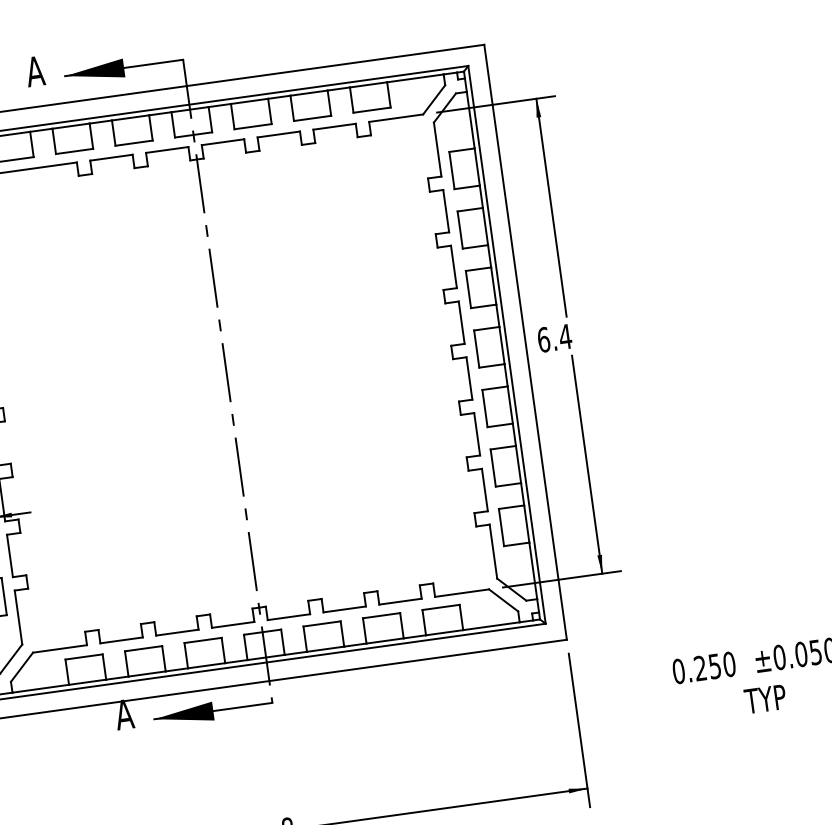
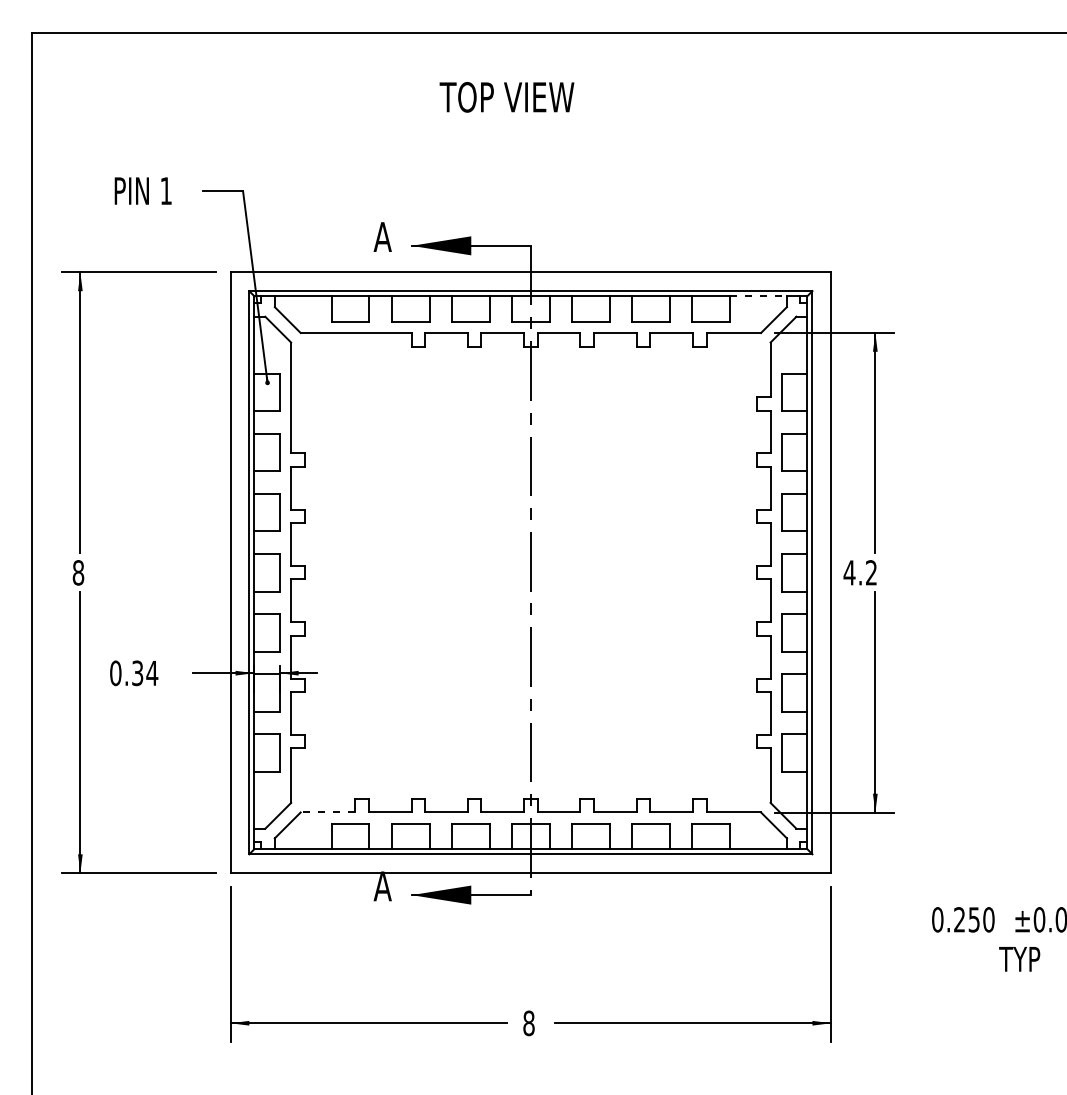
line: (415, 78) -> (758, 296), solid -> dashed
text: (554, 338) -> (860, 572), 6.4 -> 4.2
line: (59, 649) -> (327, 812), solid -> dashed

